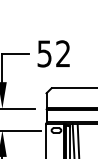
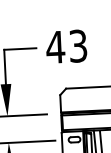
text: (53, 53) -> (66, 46), 52 -> 43

